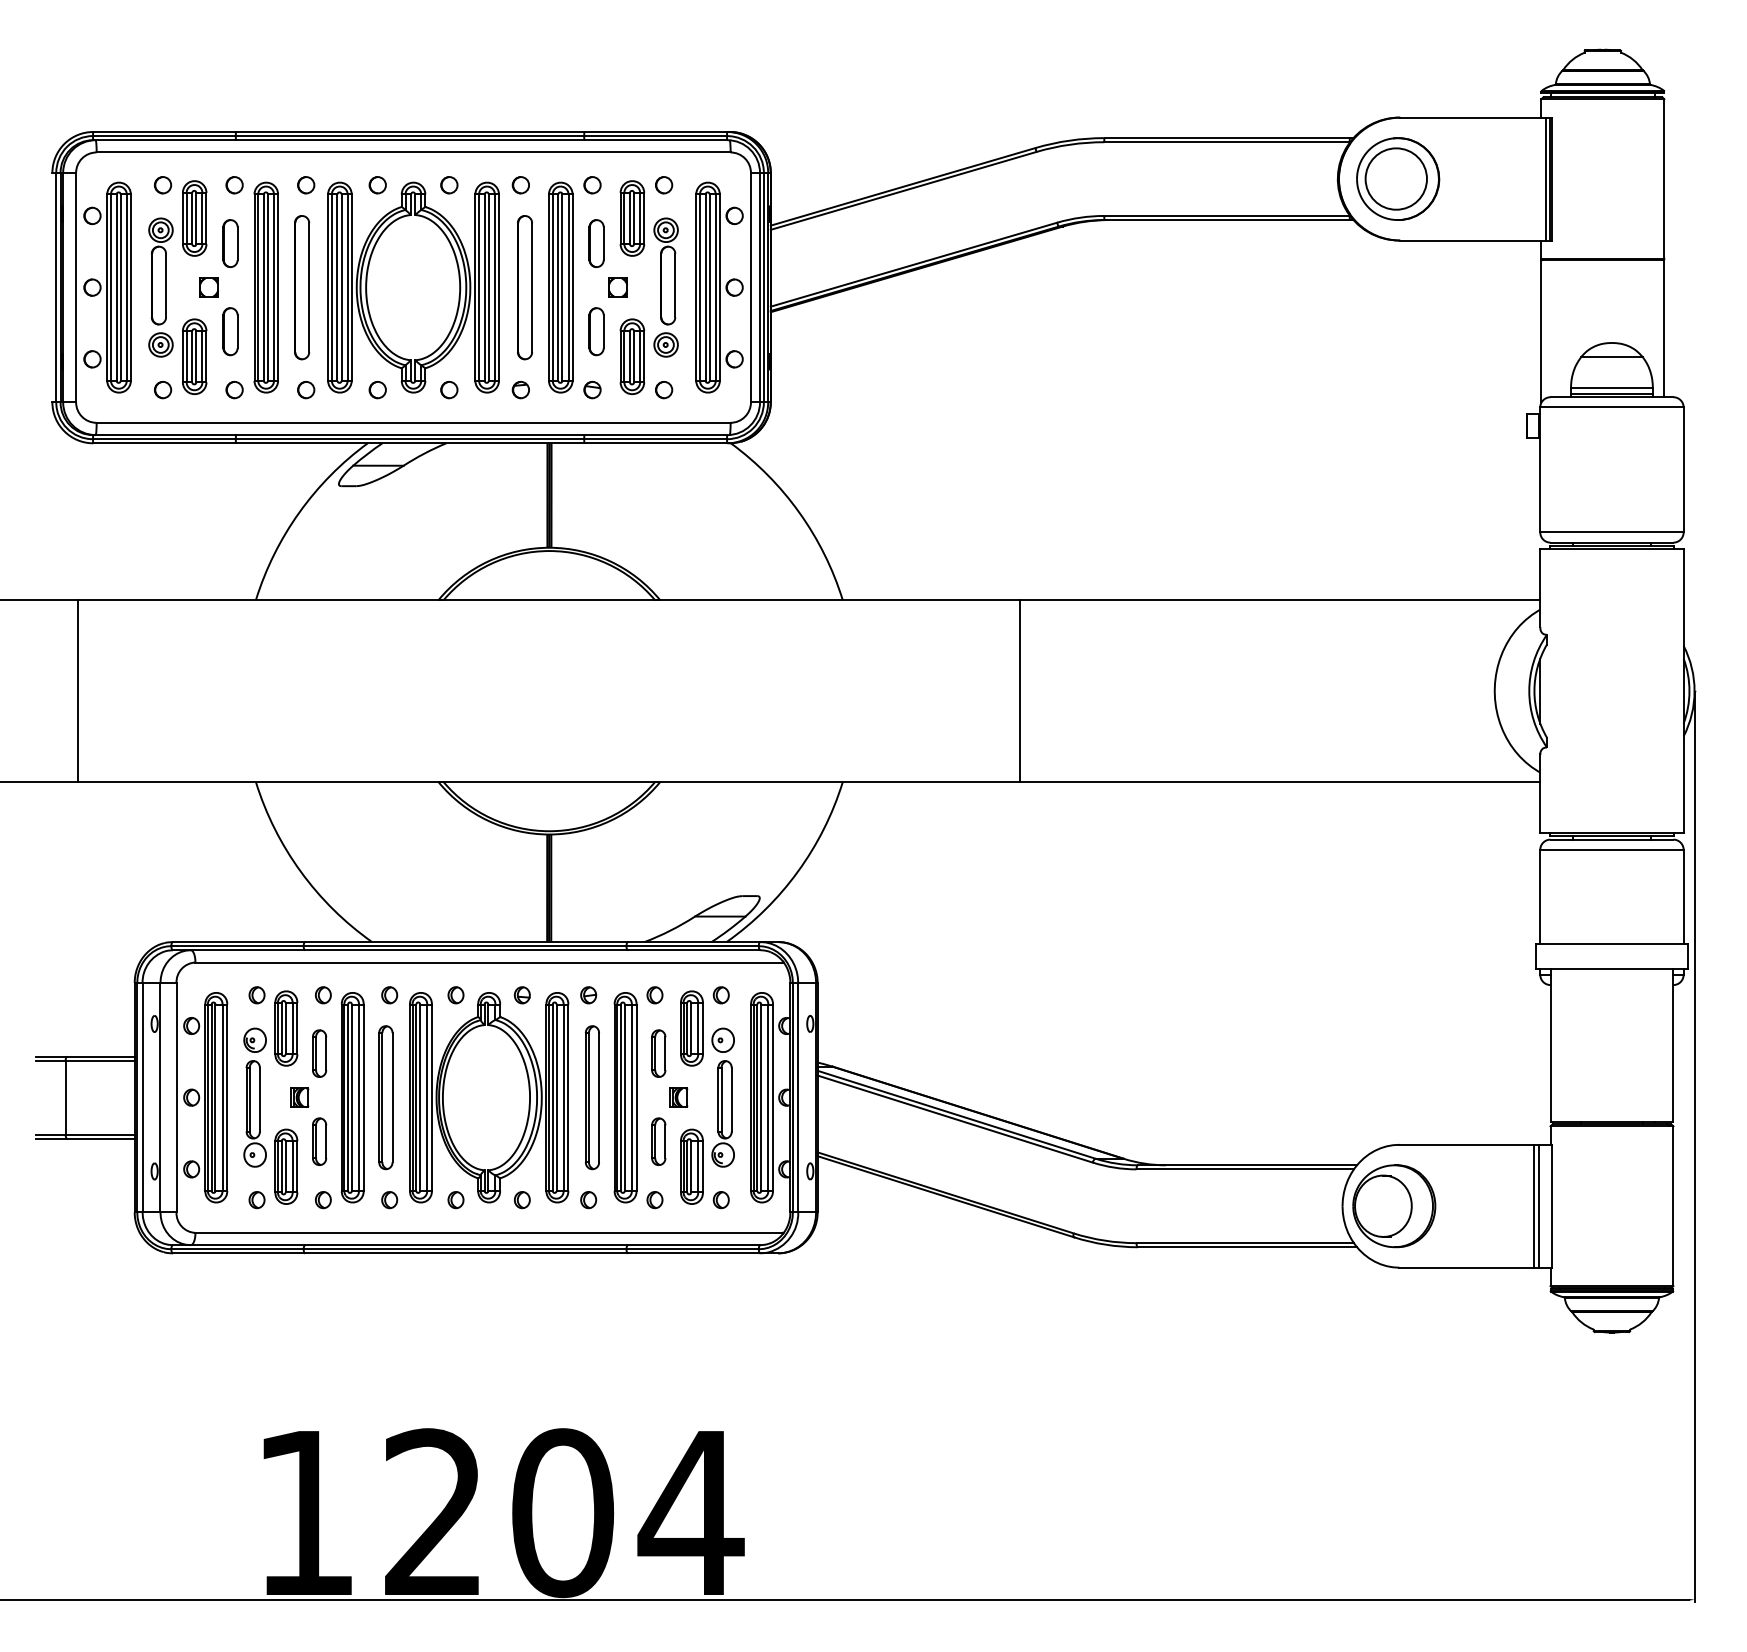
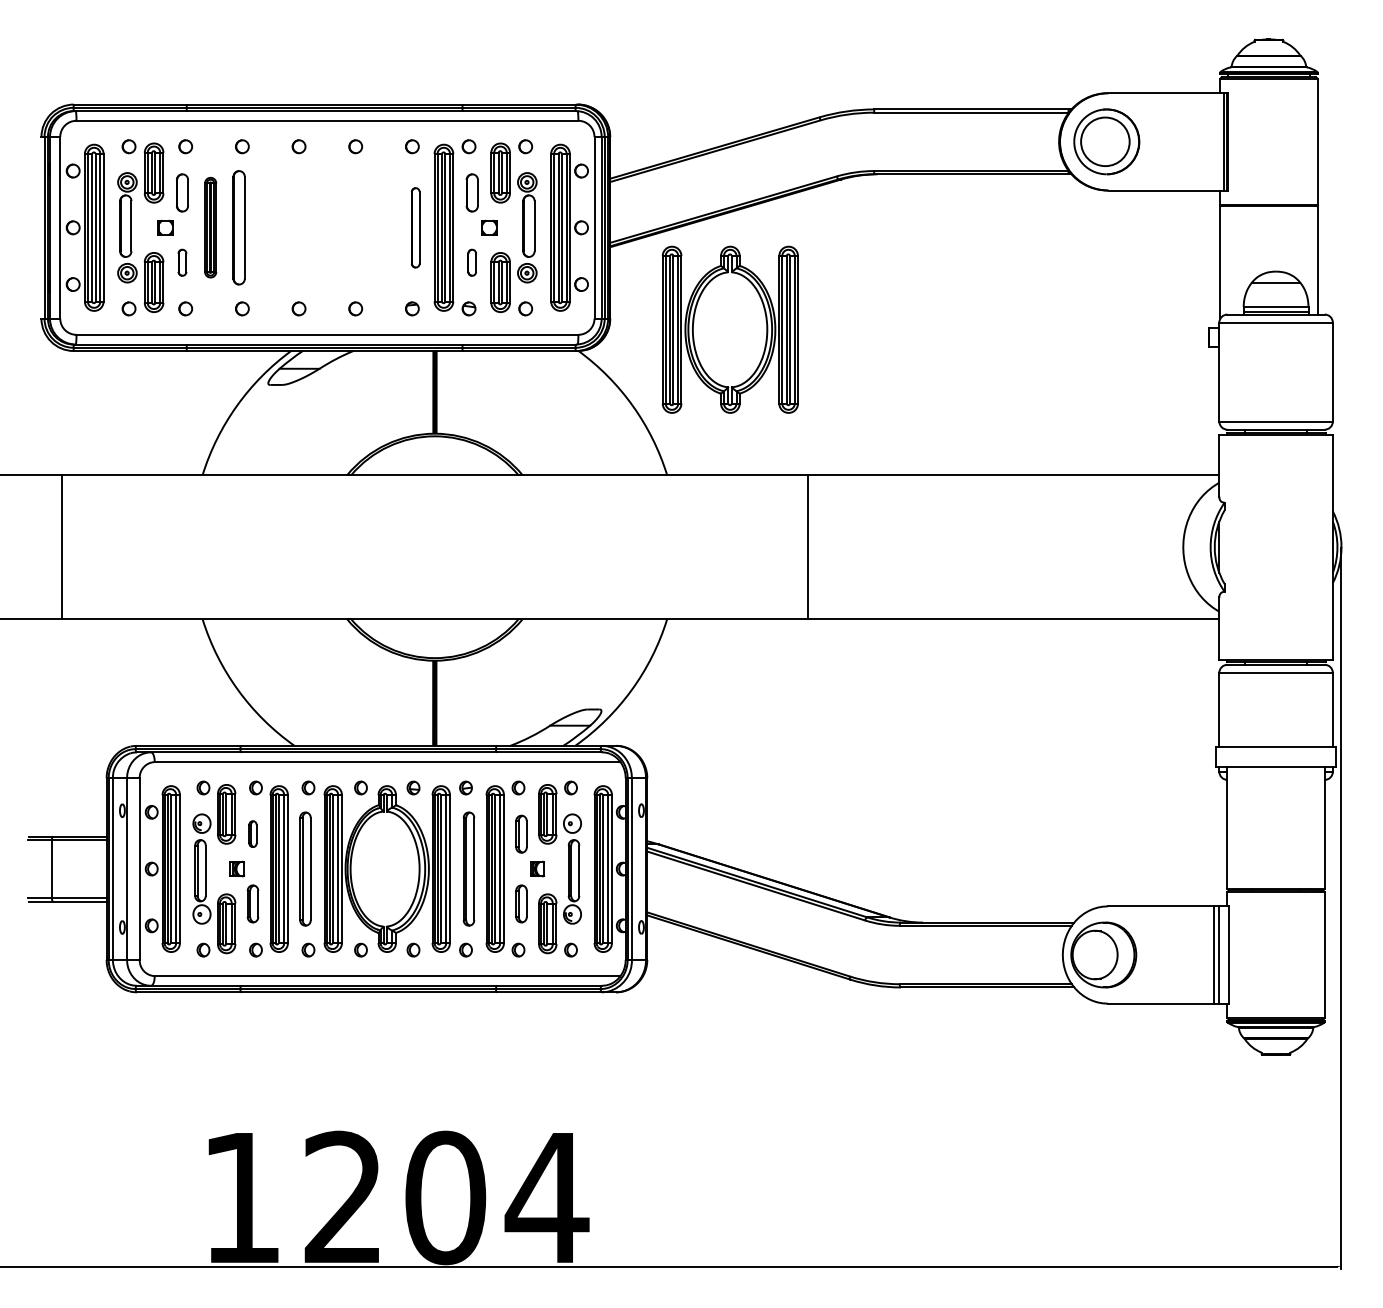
part: (265, 287) -> (210, 227), size x0.6
part: (412, 287) -> (729, 329), moved
part: (524, 287) -> (415, 227), size x0.7
part: (230, 331) -> (182, 262), size x0.7
part: (595, 331) -> (471, 262), size x0.7
part: (318, 1052) -> (252, 833), size x0.7

